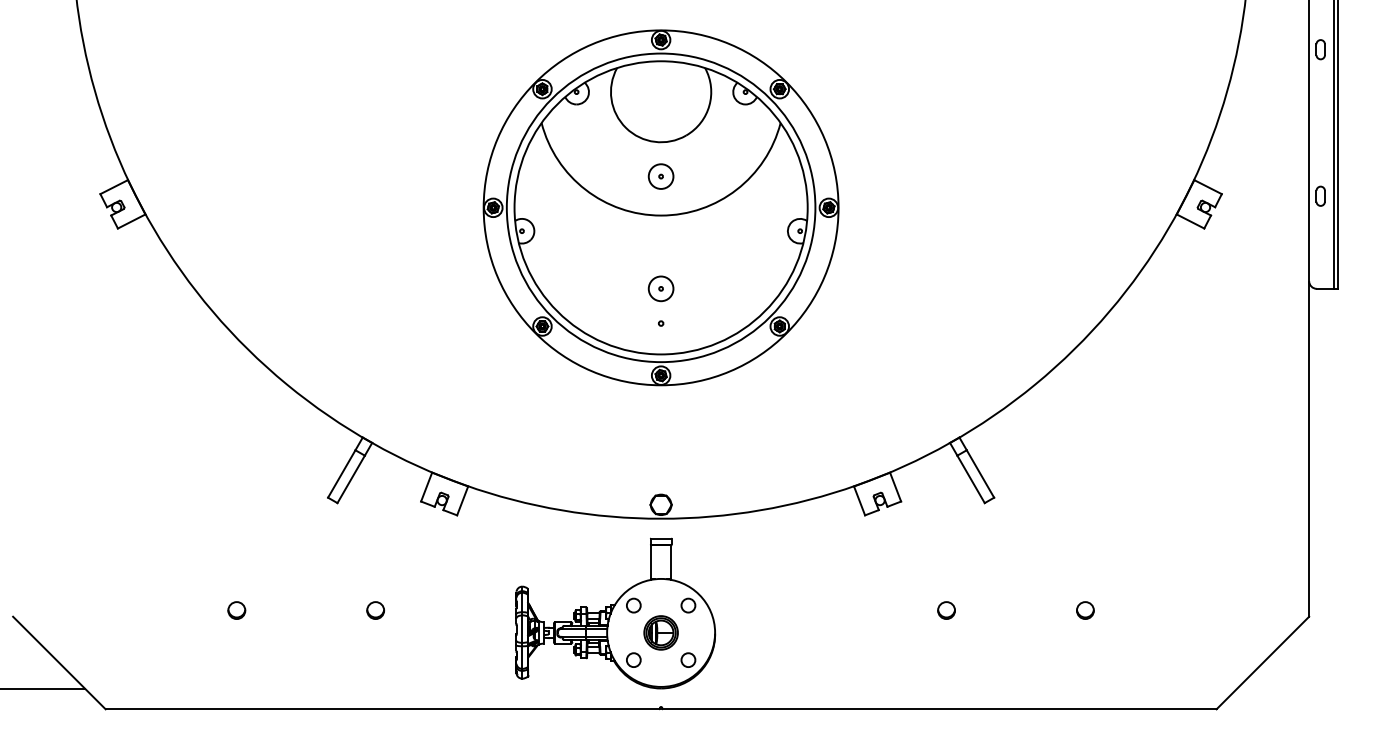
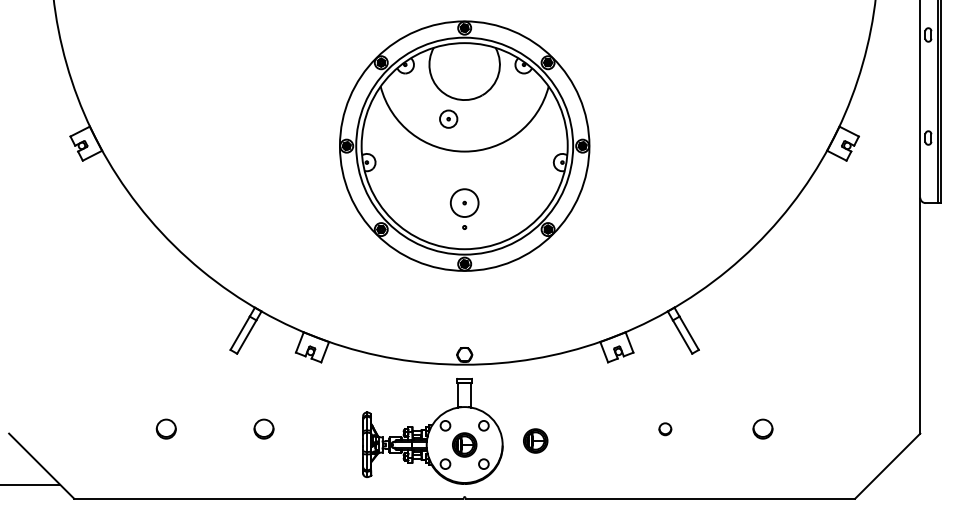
part: (660, 175) -> (448, 118), moved
circle: (660, 287) -> (464, 202), size x1.6
part: (236, 610) -> (166, 429), size x1.6
part: (374, 610) -> (263, 429), size x1.6
part: (1084, 610) -> (762, 429), size x1.6
part: (761, 626) -> (535, 440), added

